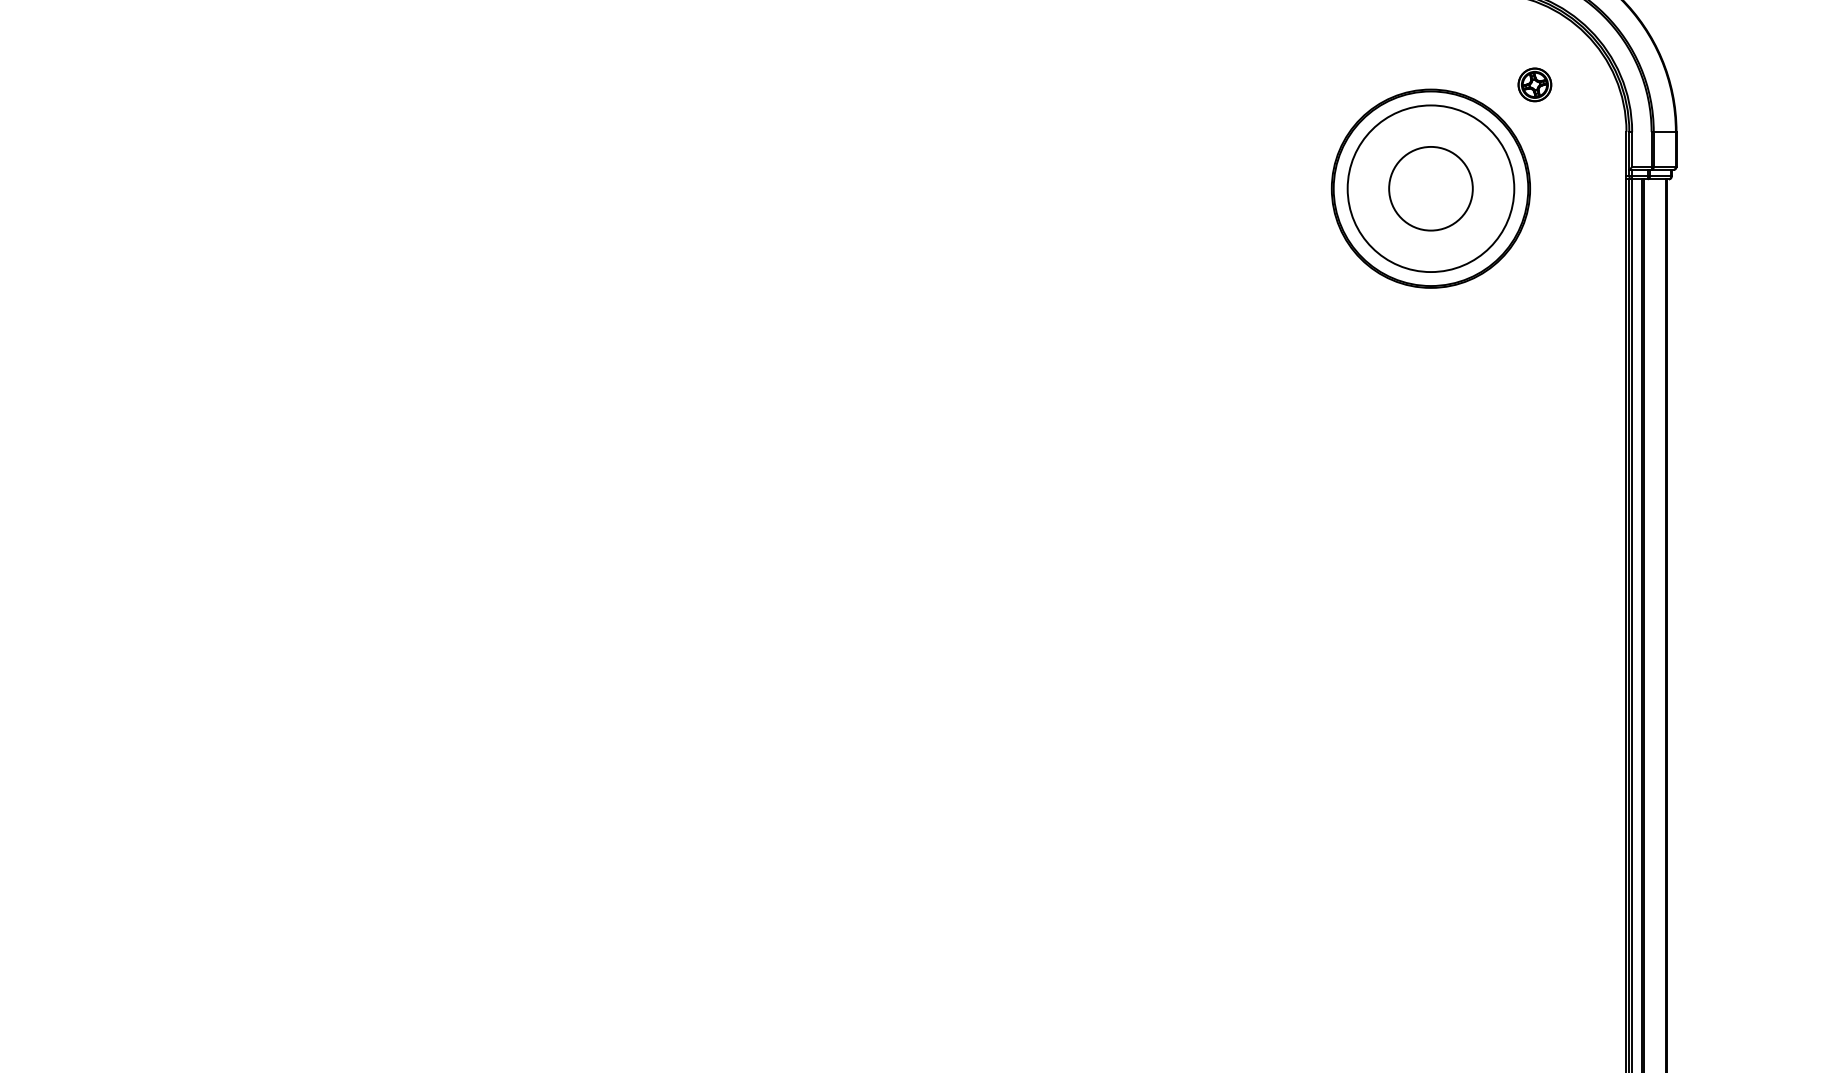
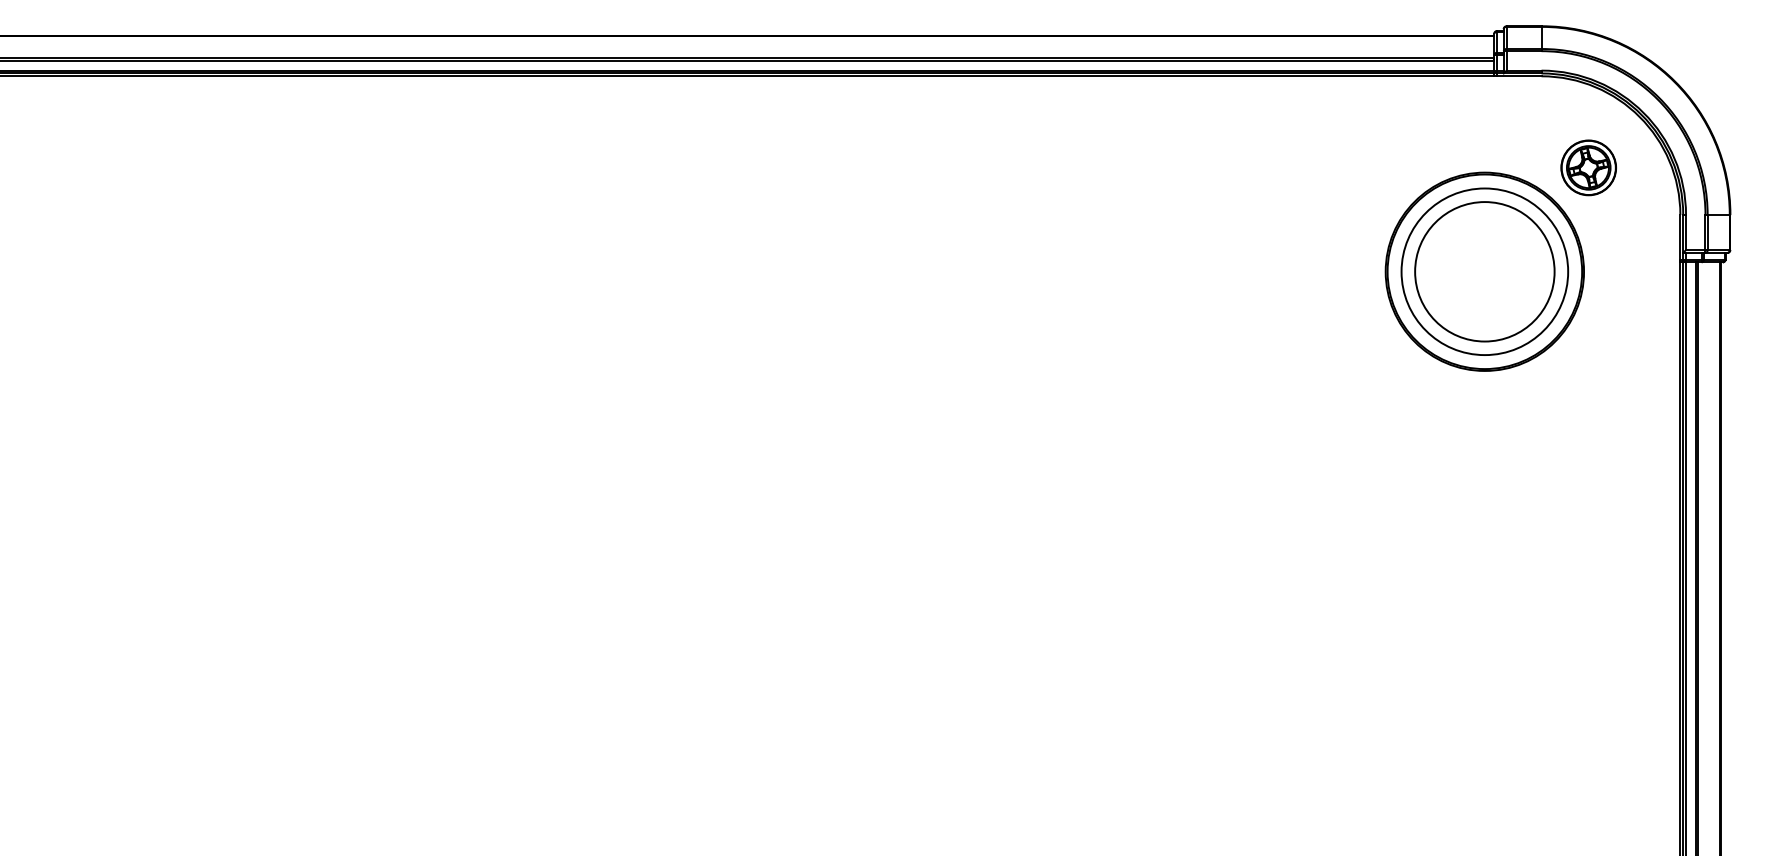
part: (1534, 84) -> (1588, 167), size x1.67
circle: (1430, 188) -> (1484, 271), size x1.67

